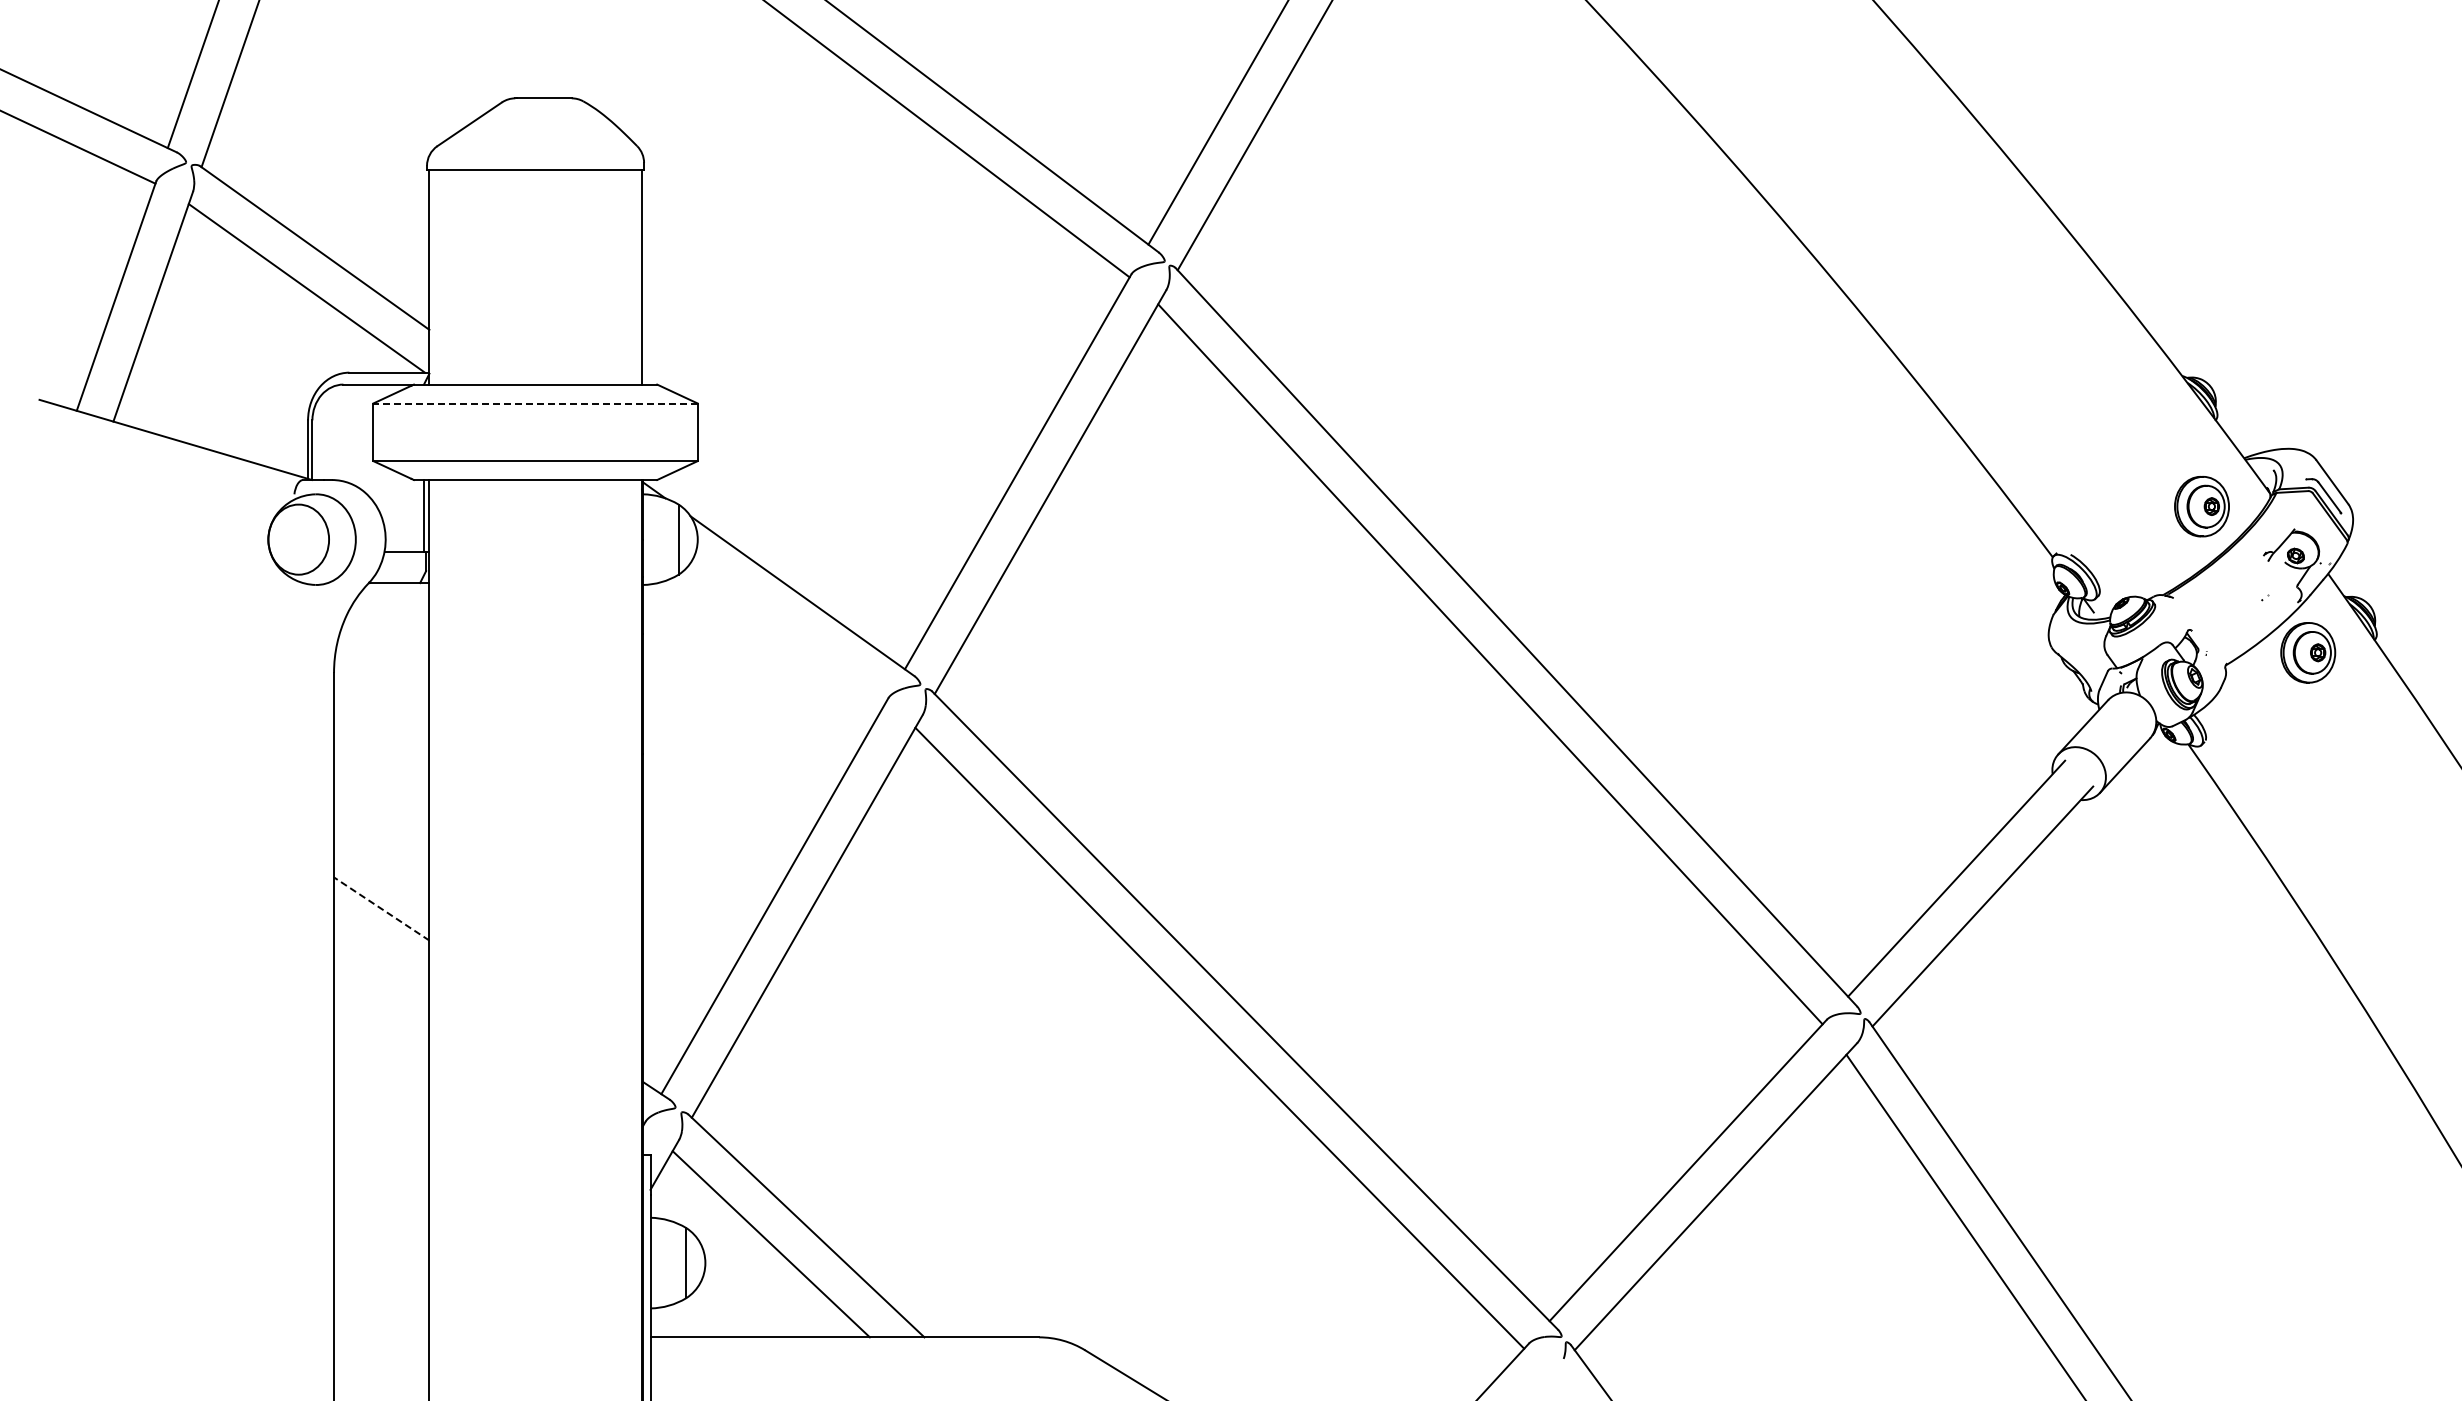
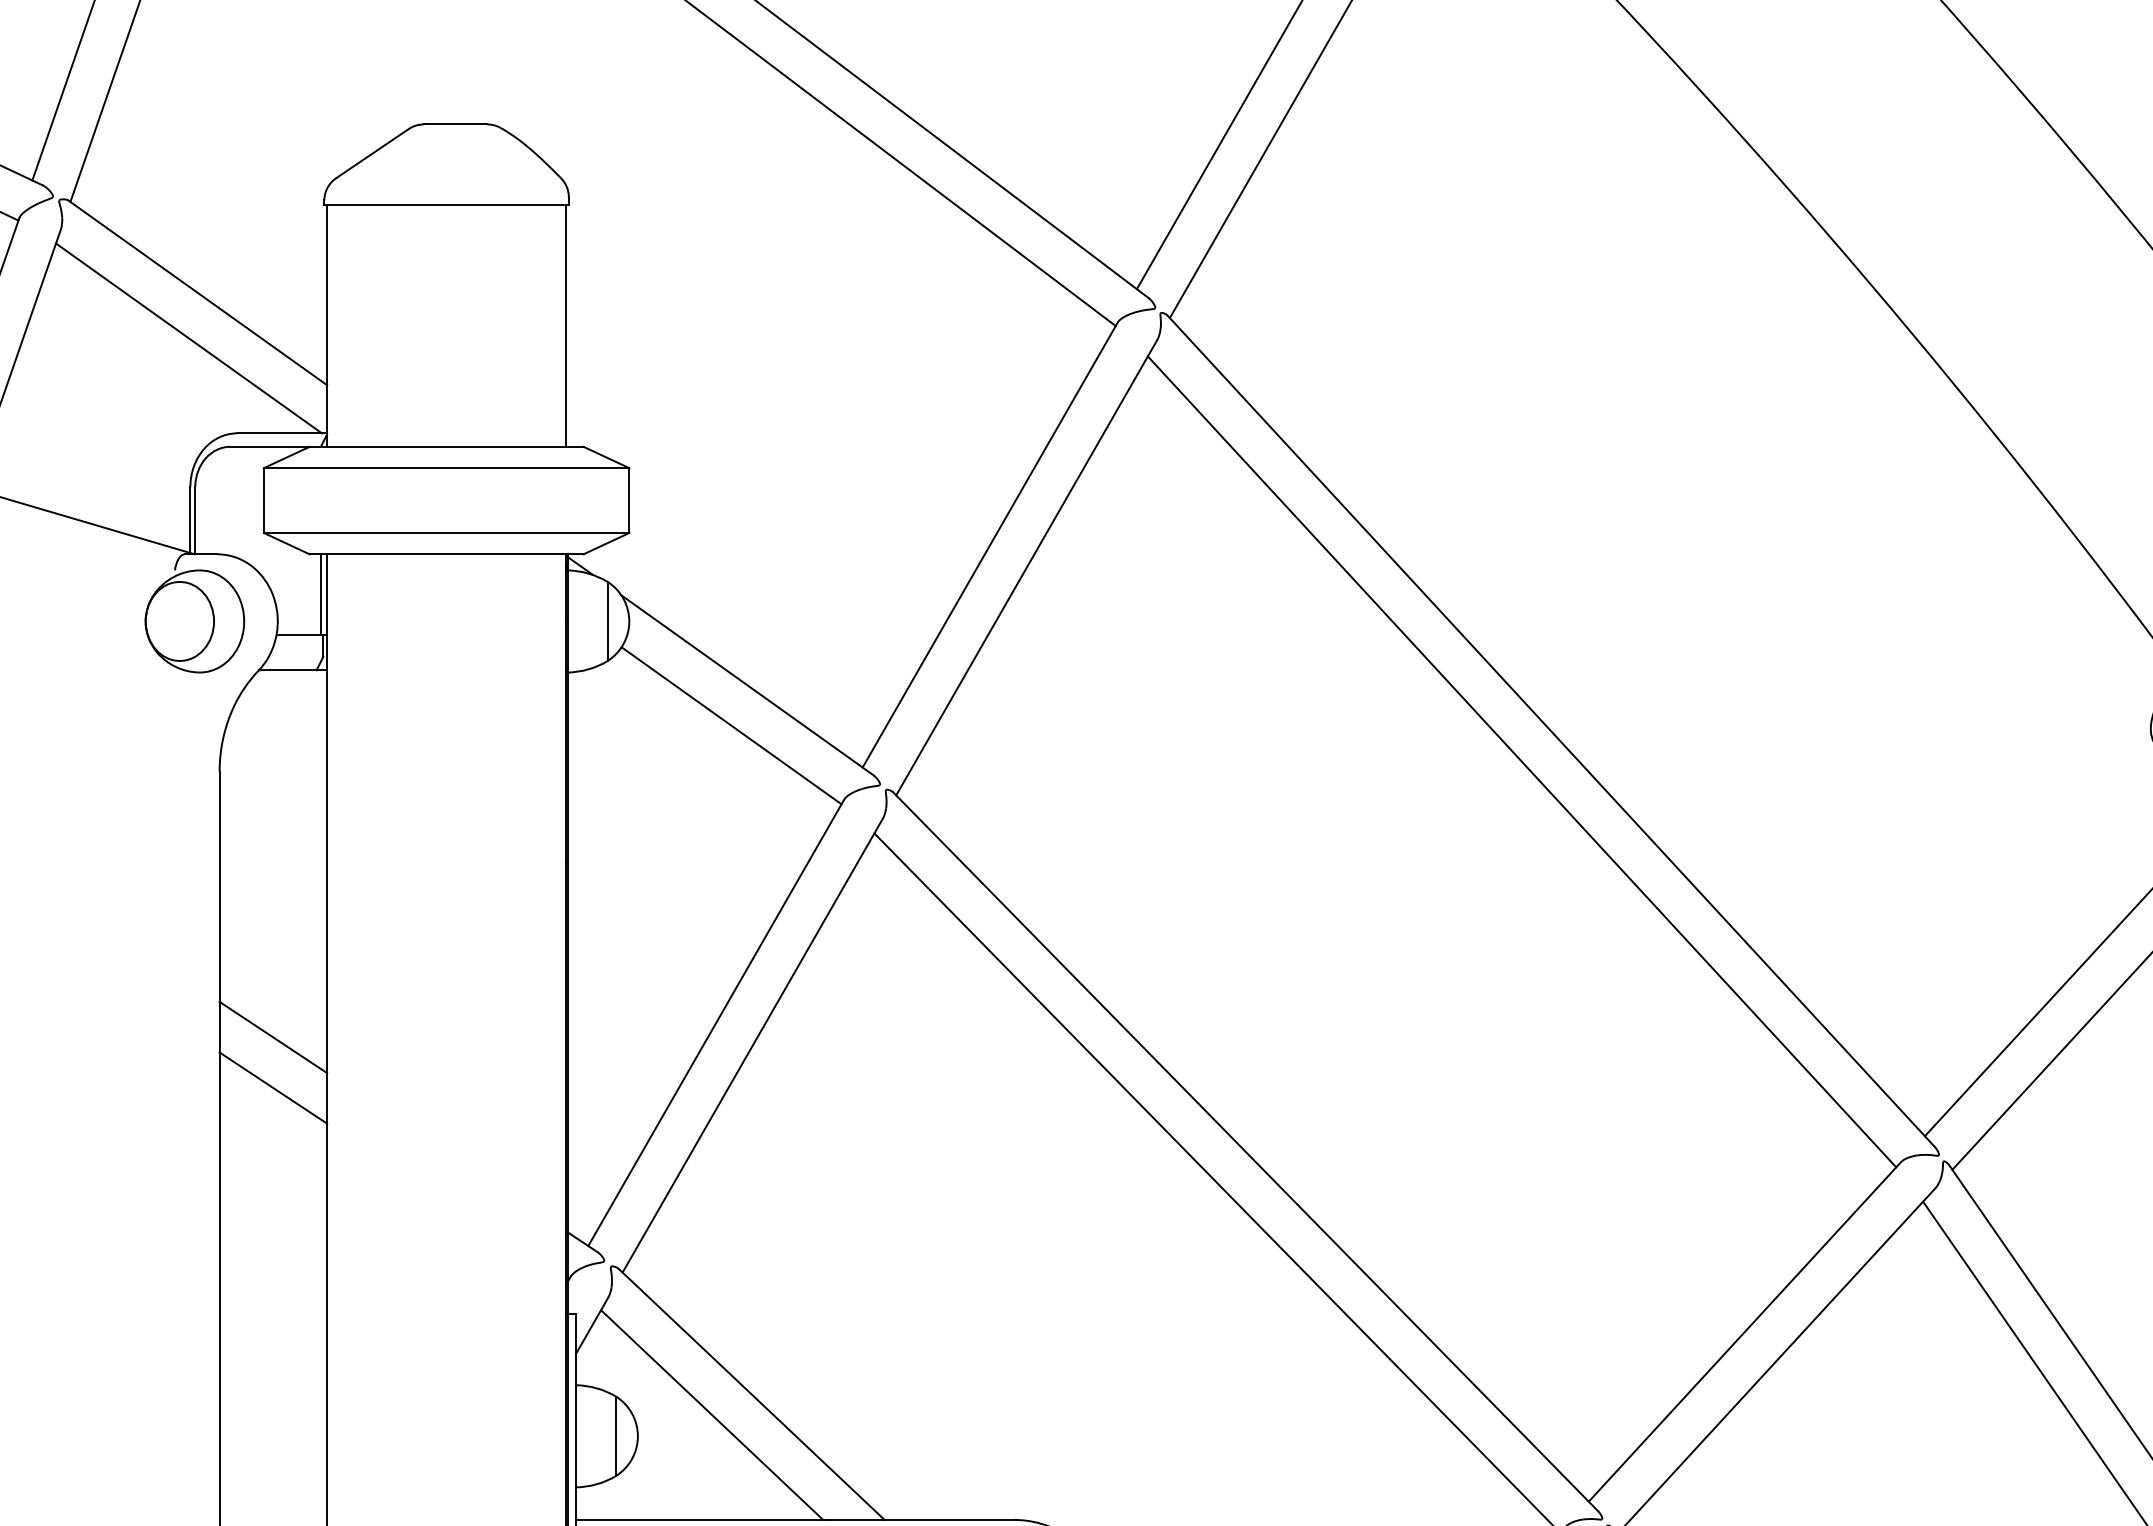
line: (535, 403) -> (446, 468), dashed -> solid
line: (788, 631) -> (731, 724), added
line: (381, 908) -> (273, 1036), dashed -> solid
line: (381, 953) -> (273, 1087), added

